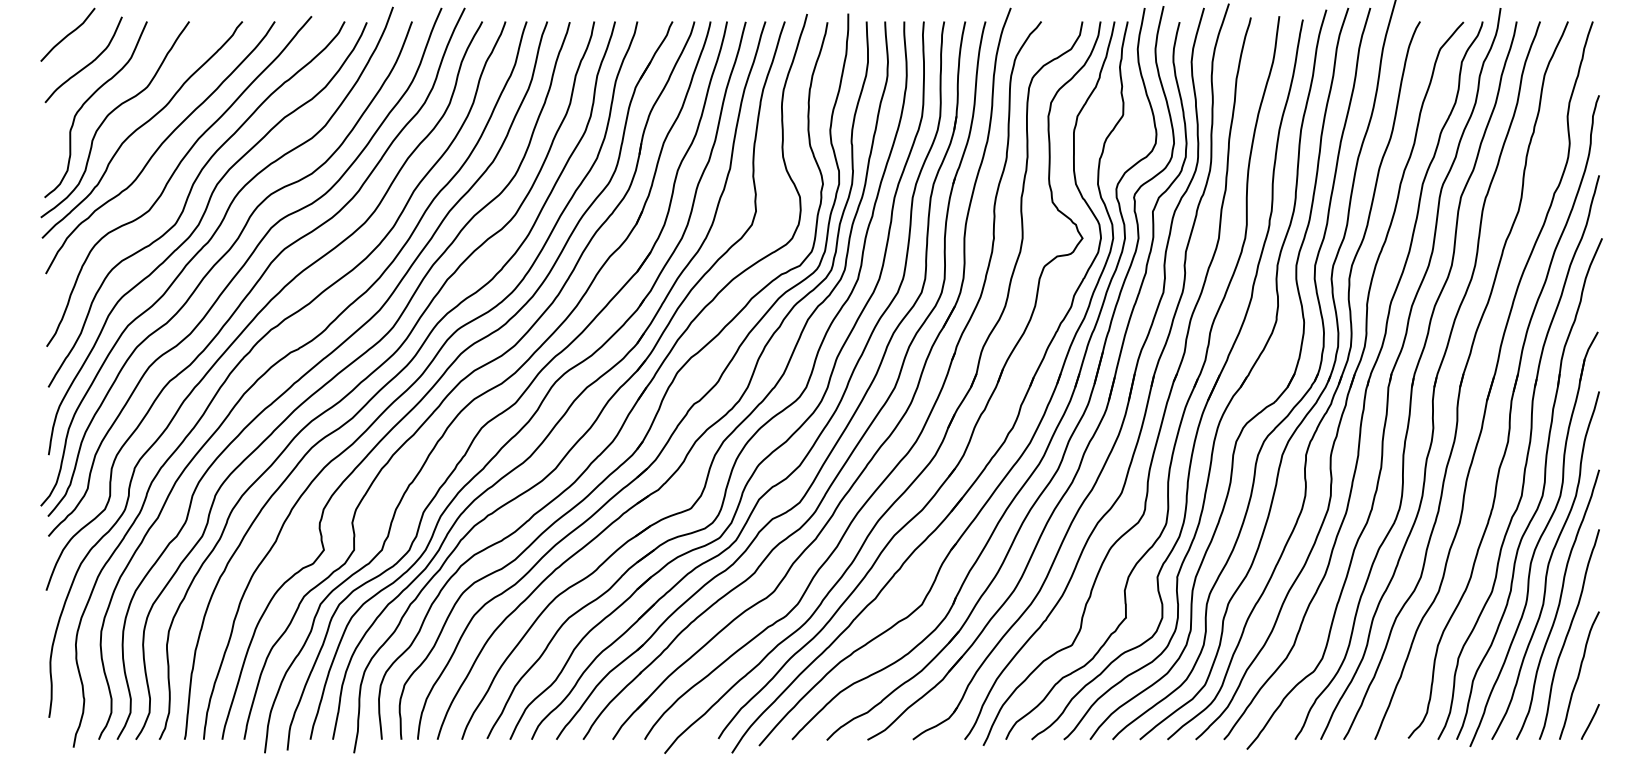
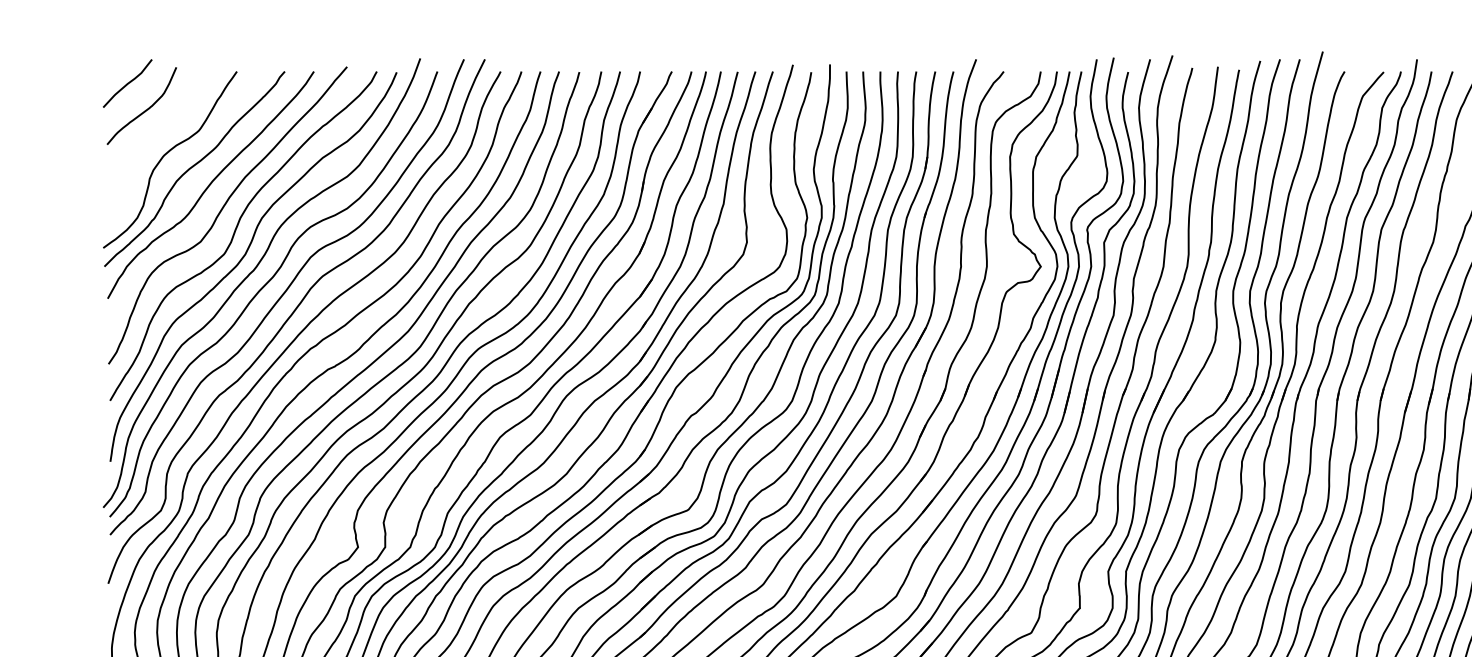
curve: (87, 101) -> (145, 143), removed

